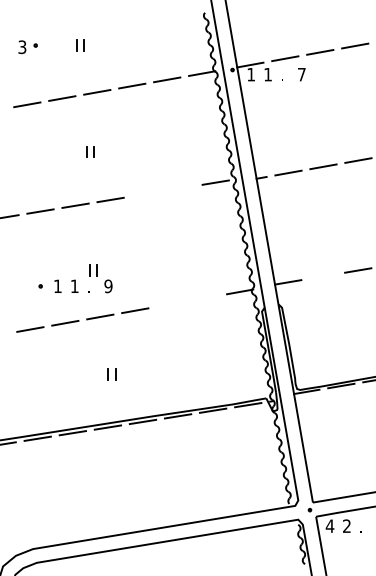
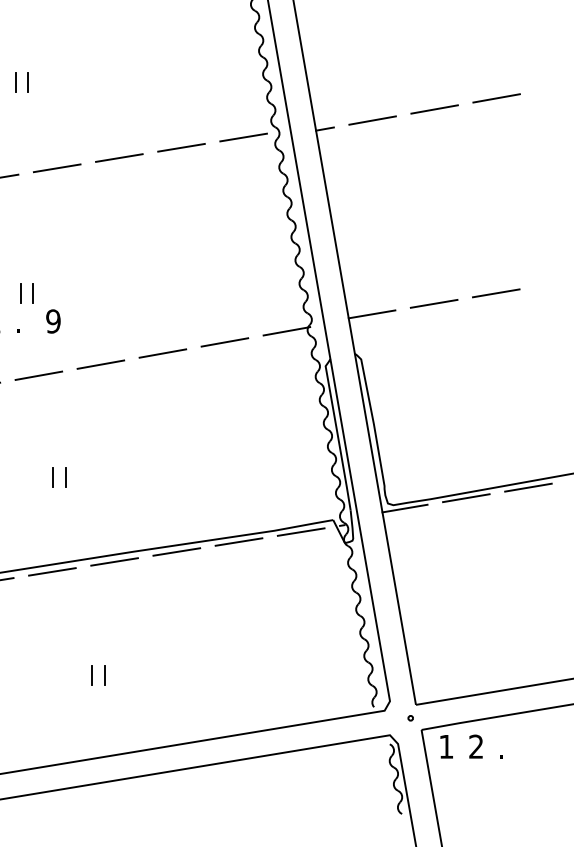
line: (180, 188) -> (181, 147), added
line: (145, 194) -> (119, 158), added
line: (323, 276) -> (434, 303), added
line: (205, 297) -> (225, 341), added
line: (170, 304) -> (163, 353), added
part: (133, 485) -> (97, 674), added
text: (329, 525) -> (445, 745), 4 -> 1

